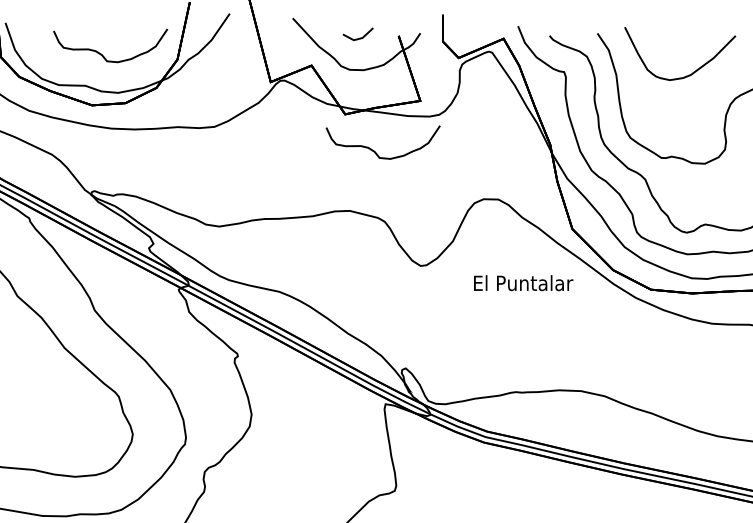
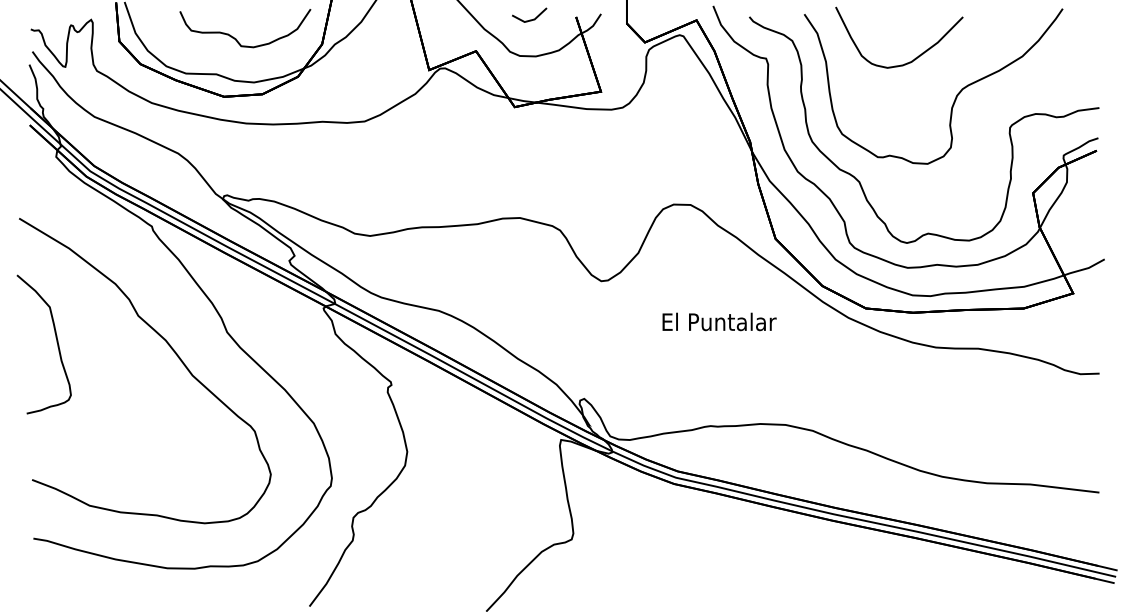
curve: (375, 151) -> (549, 149), removed
text: (523, 282) -> (719, 321), moved

